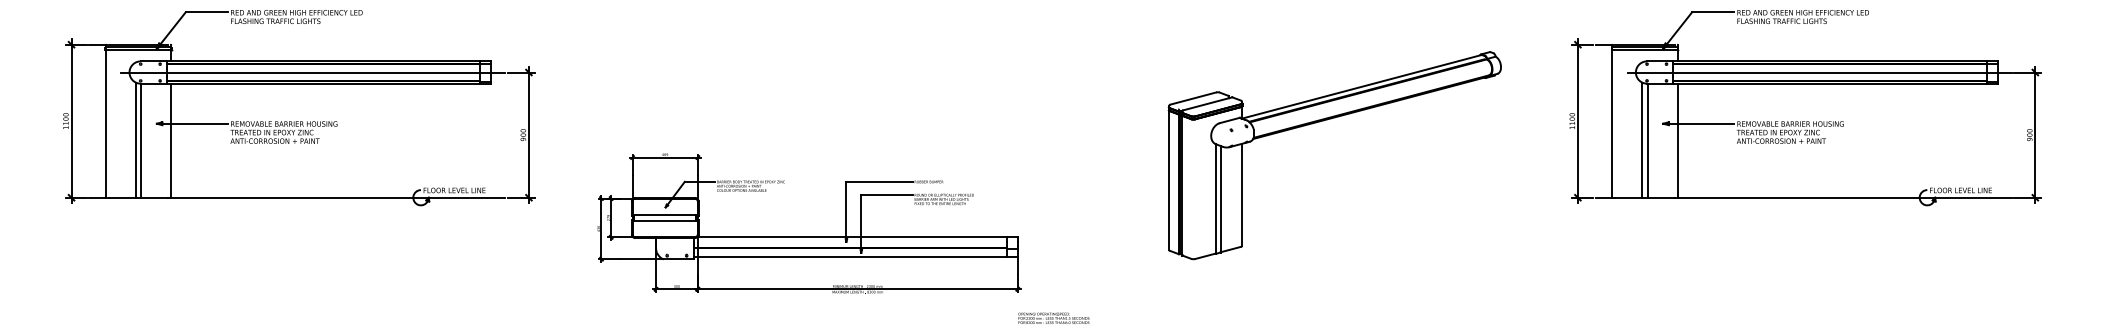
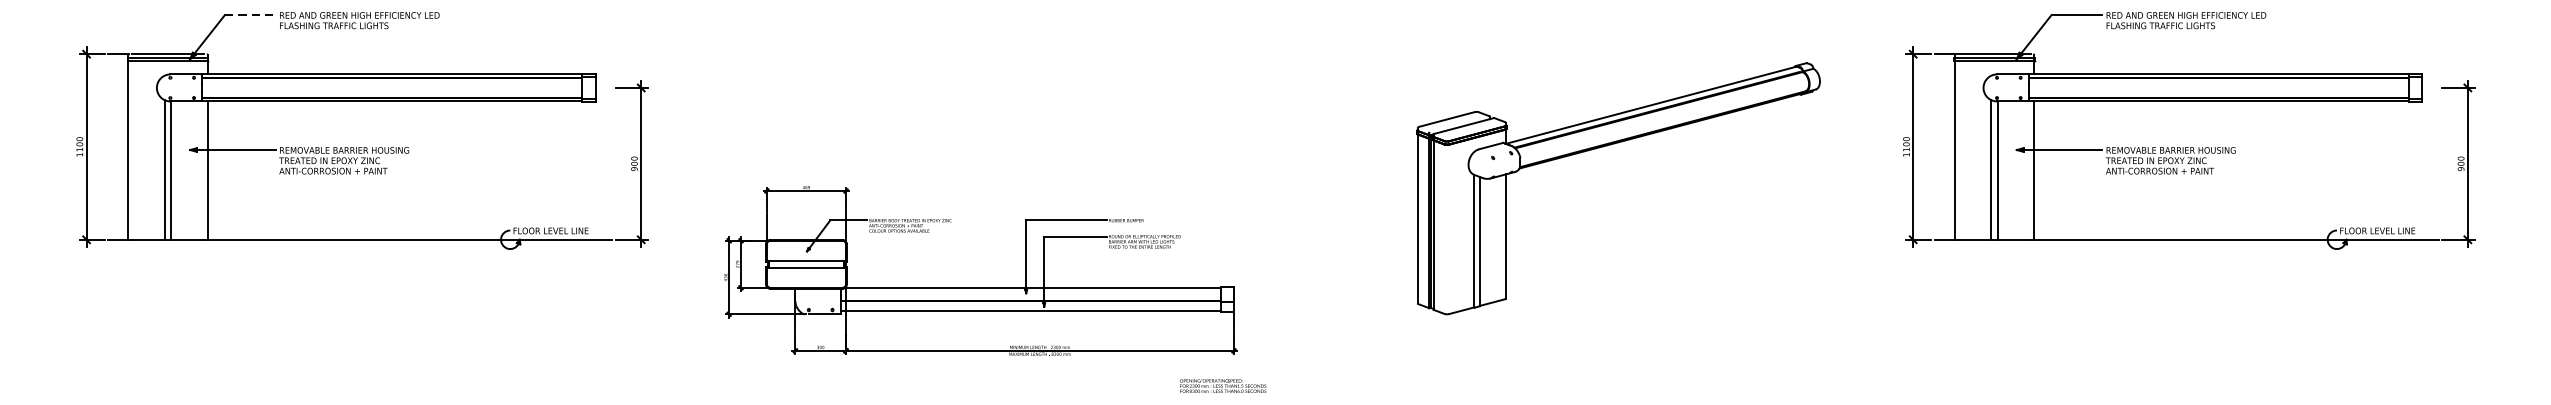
line: (206, 12) -> (250, 15), solid -> dashed
line: (313, 72) -> (379, 87), removed
line: (1819, 72) -> (2206, 87), removed
text: (1053, 317) -> (1222, 384), moved

